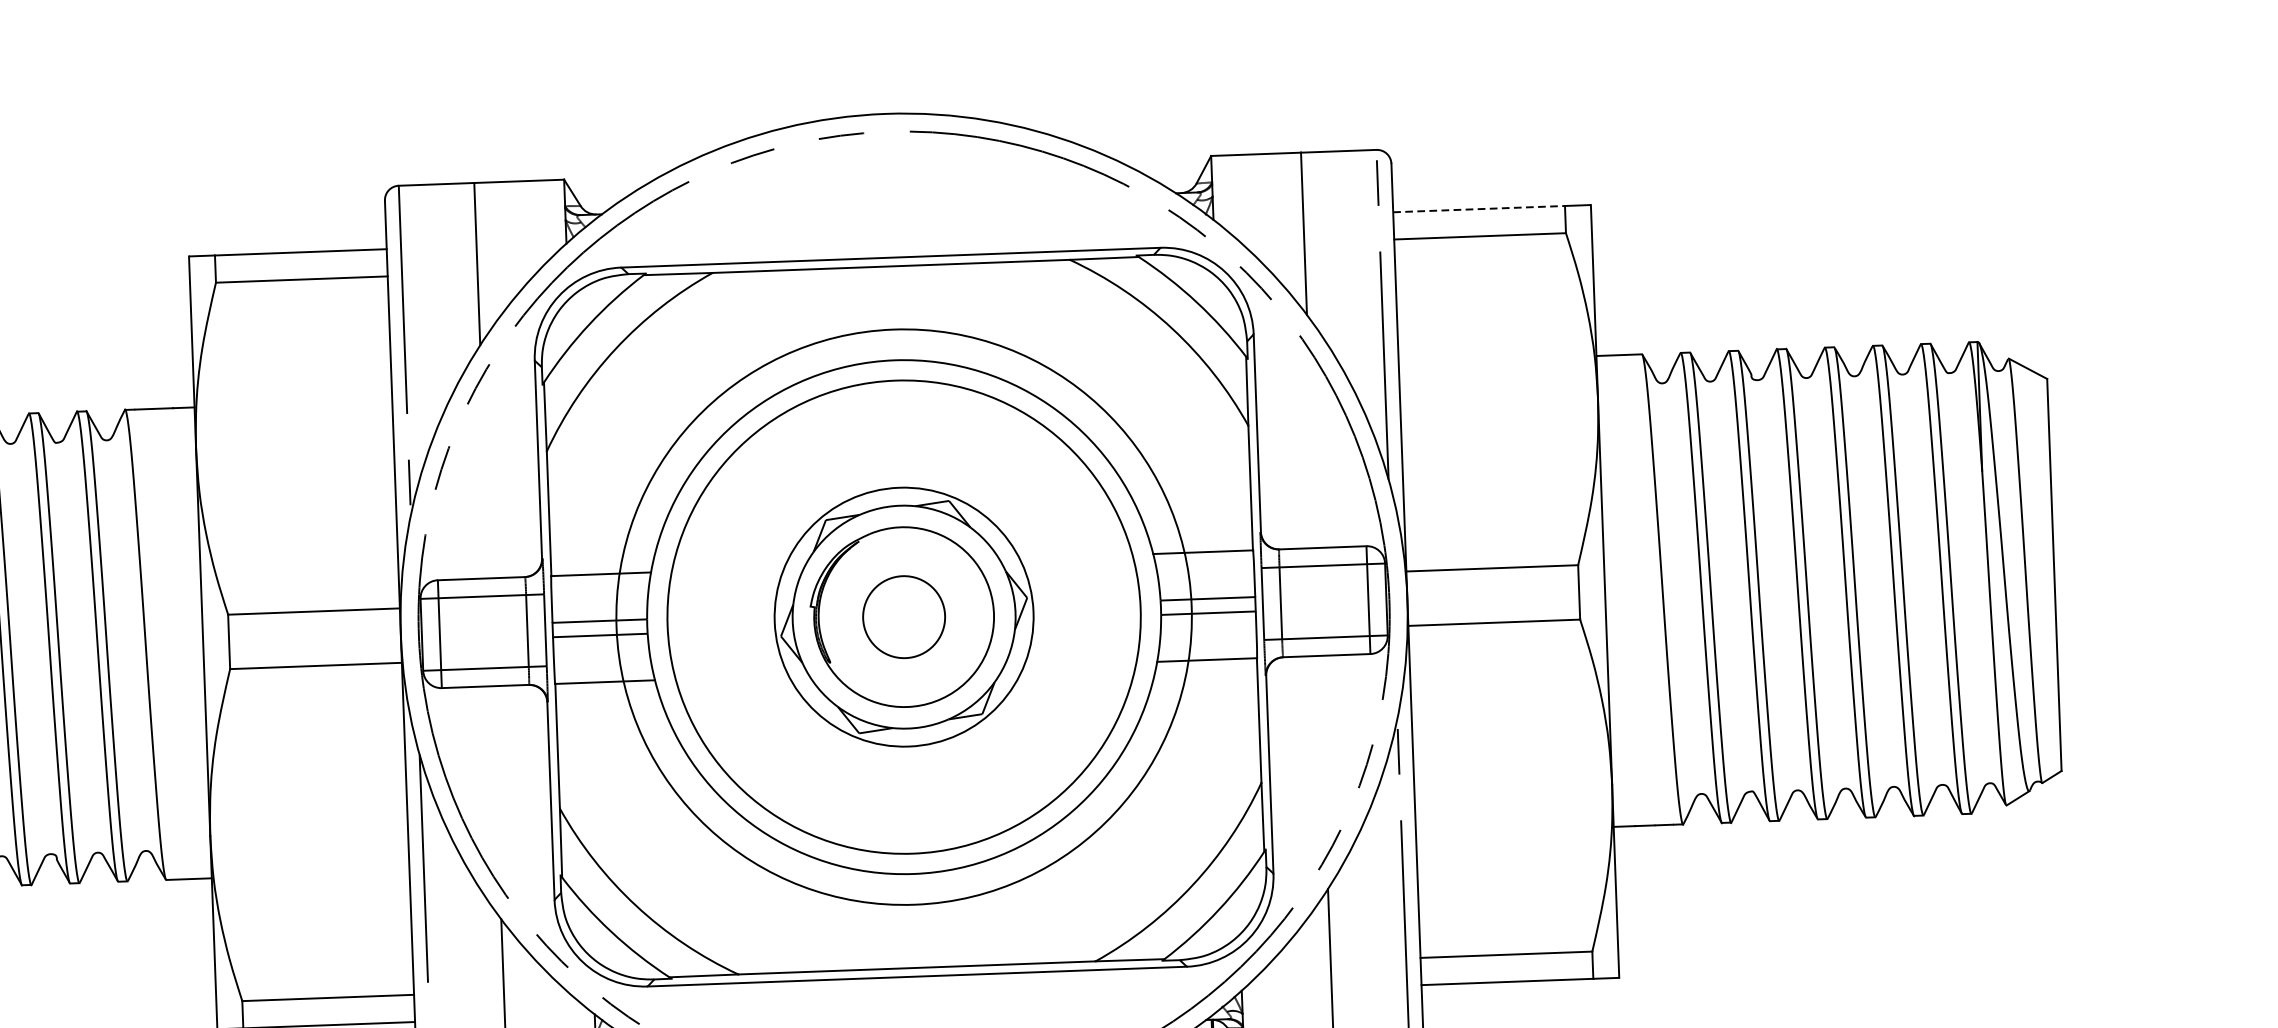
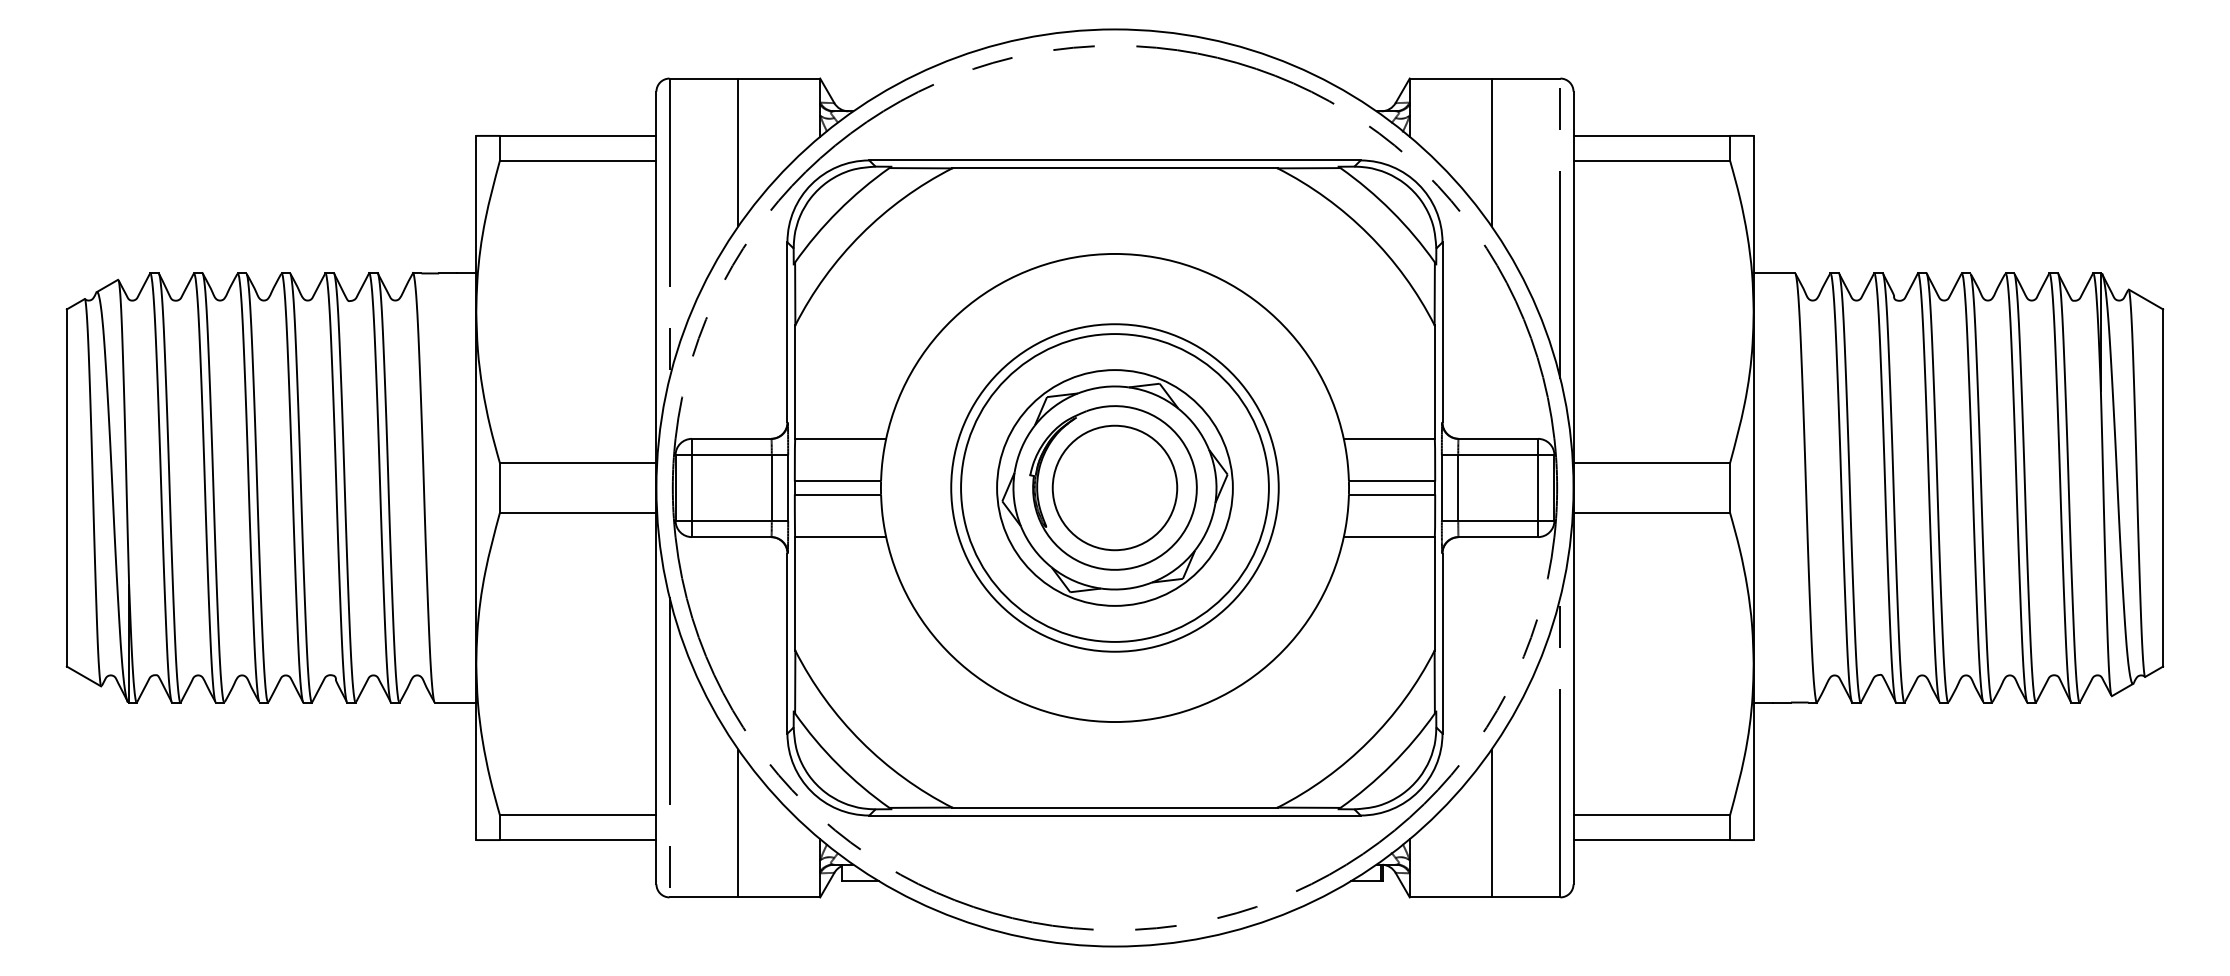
line: (1479, 208) -> (1652, 135), dashed -> solid
circle: (903, 616) -> (1114, 487), size x0.62
circle: (903, 616) -> (1114, 487), size x0.71
circle: (903, 616) -> (1114, 487), size x1.67

